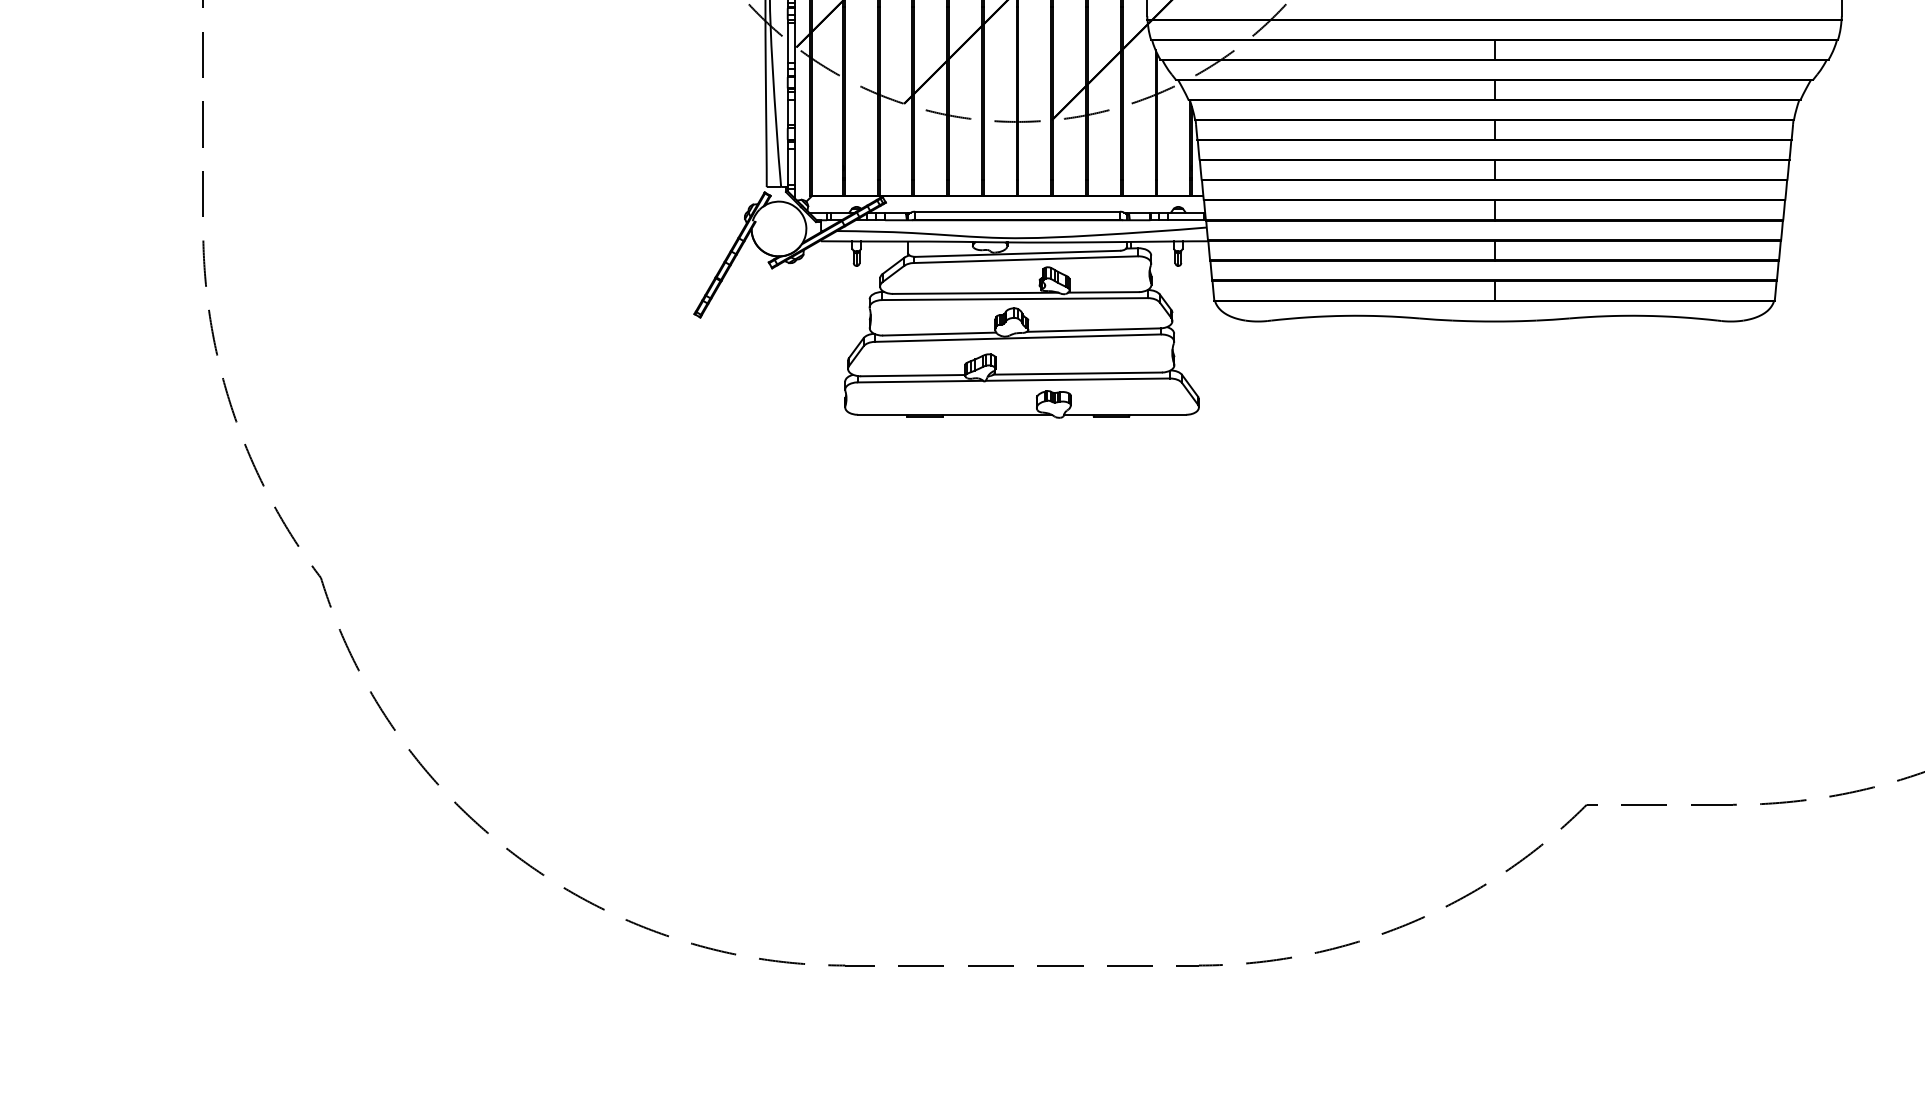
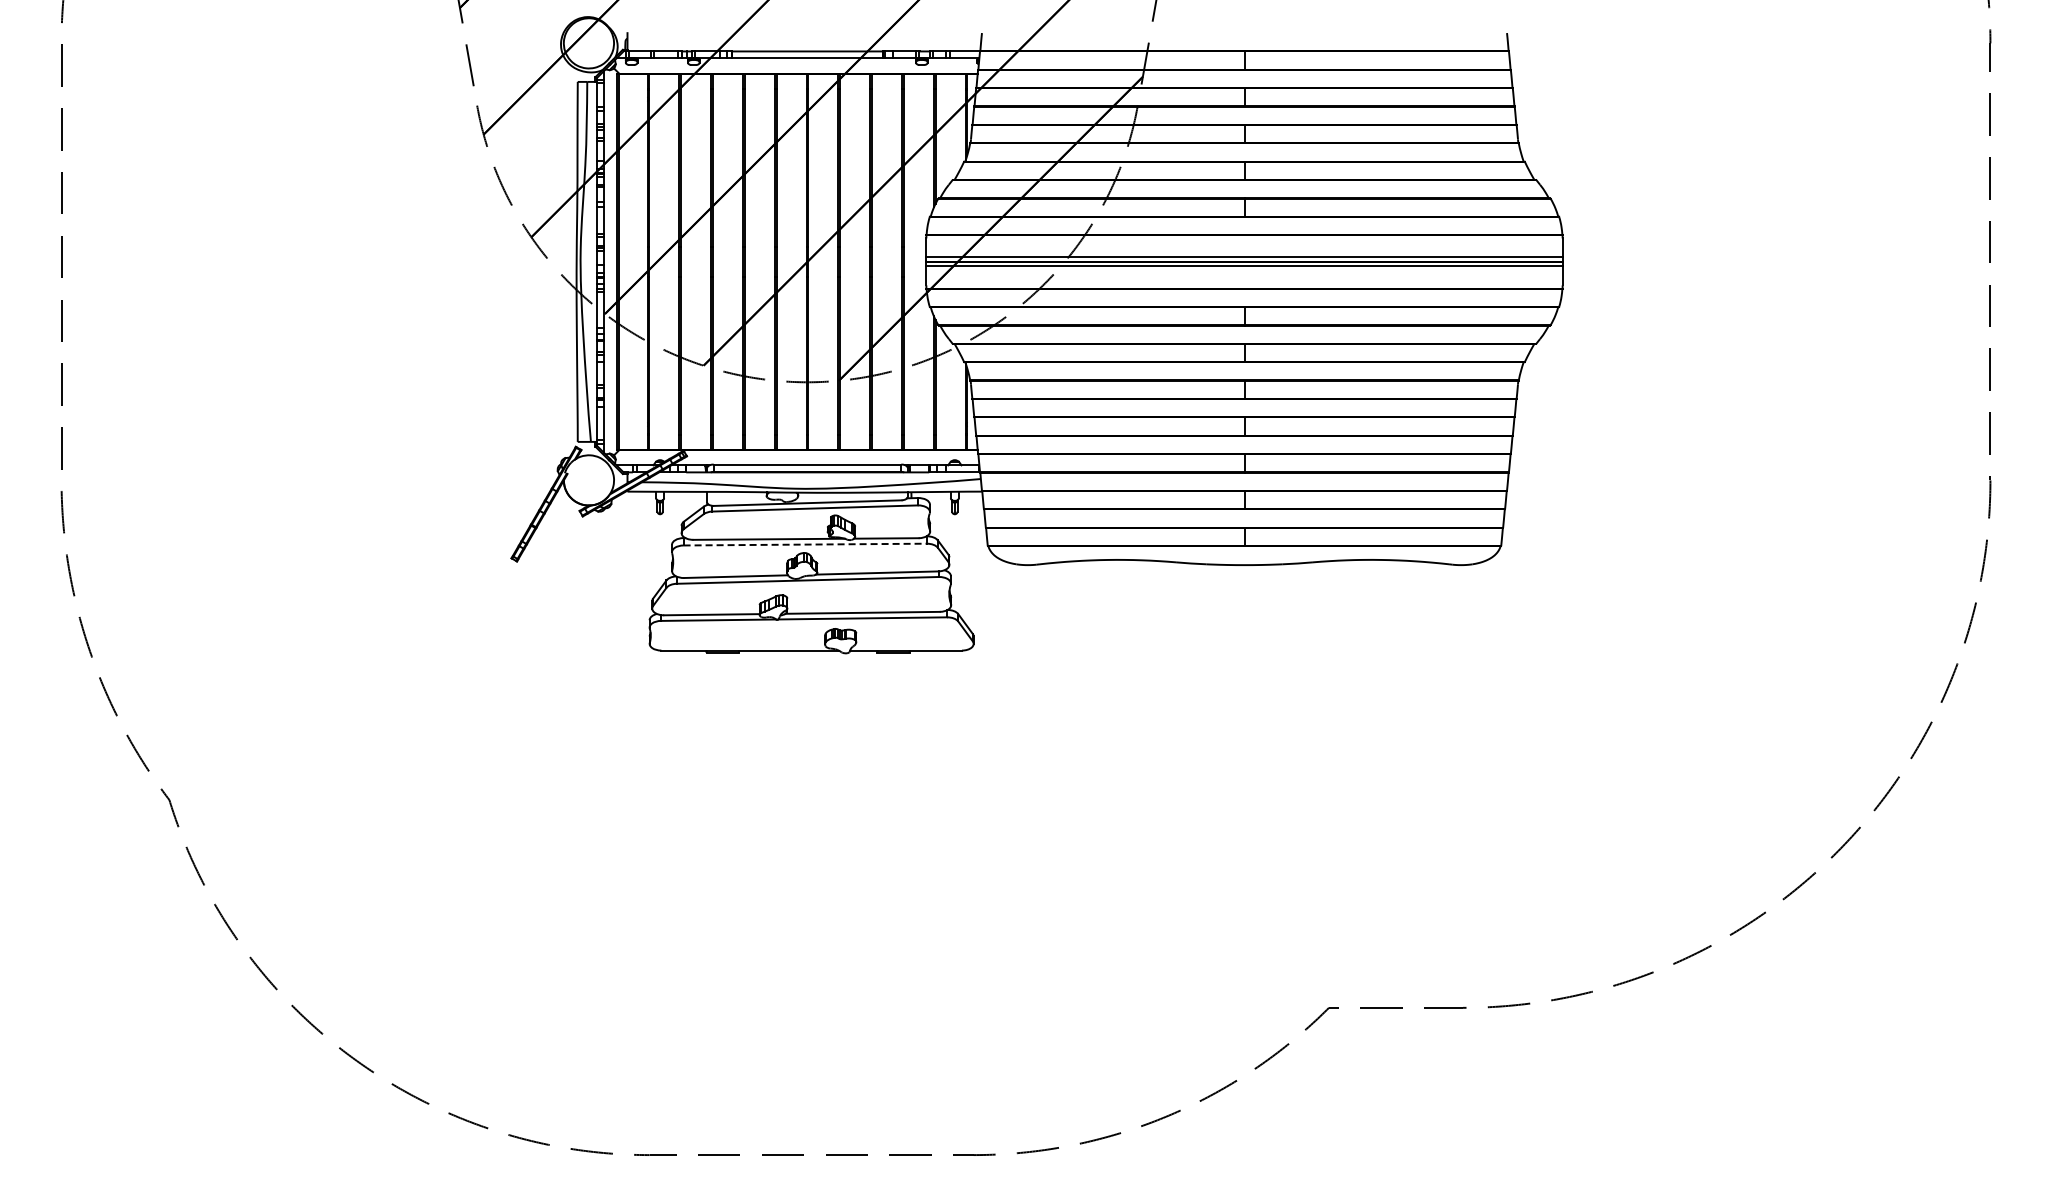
line: (1015, 298) -> (805, 544), solid -> dashed

